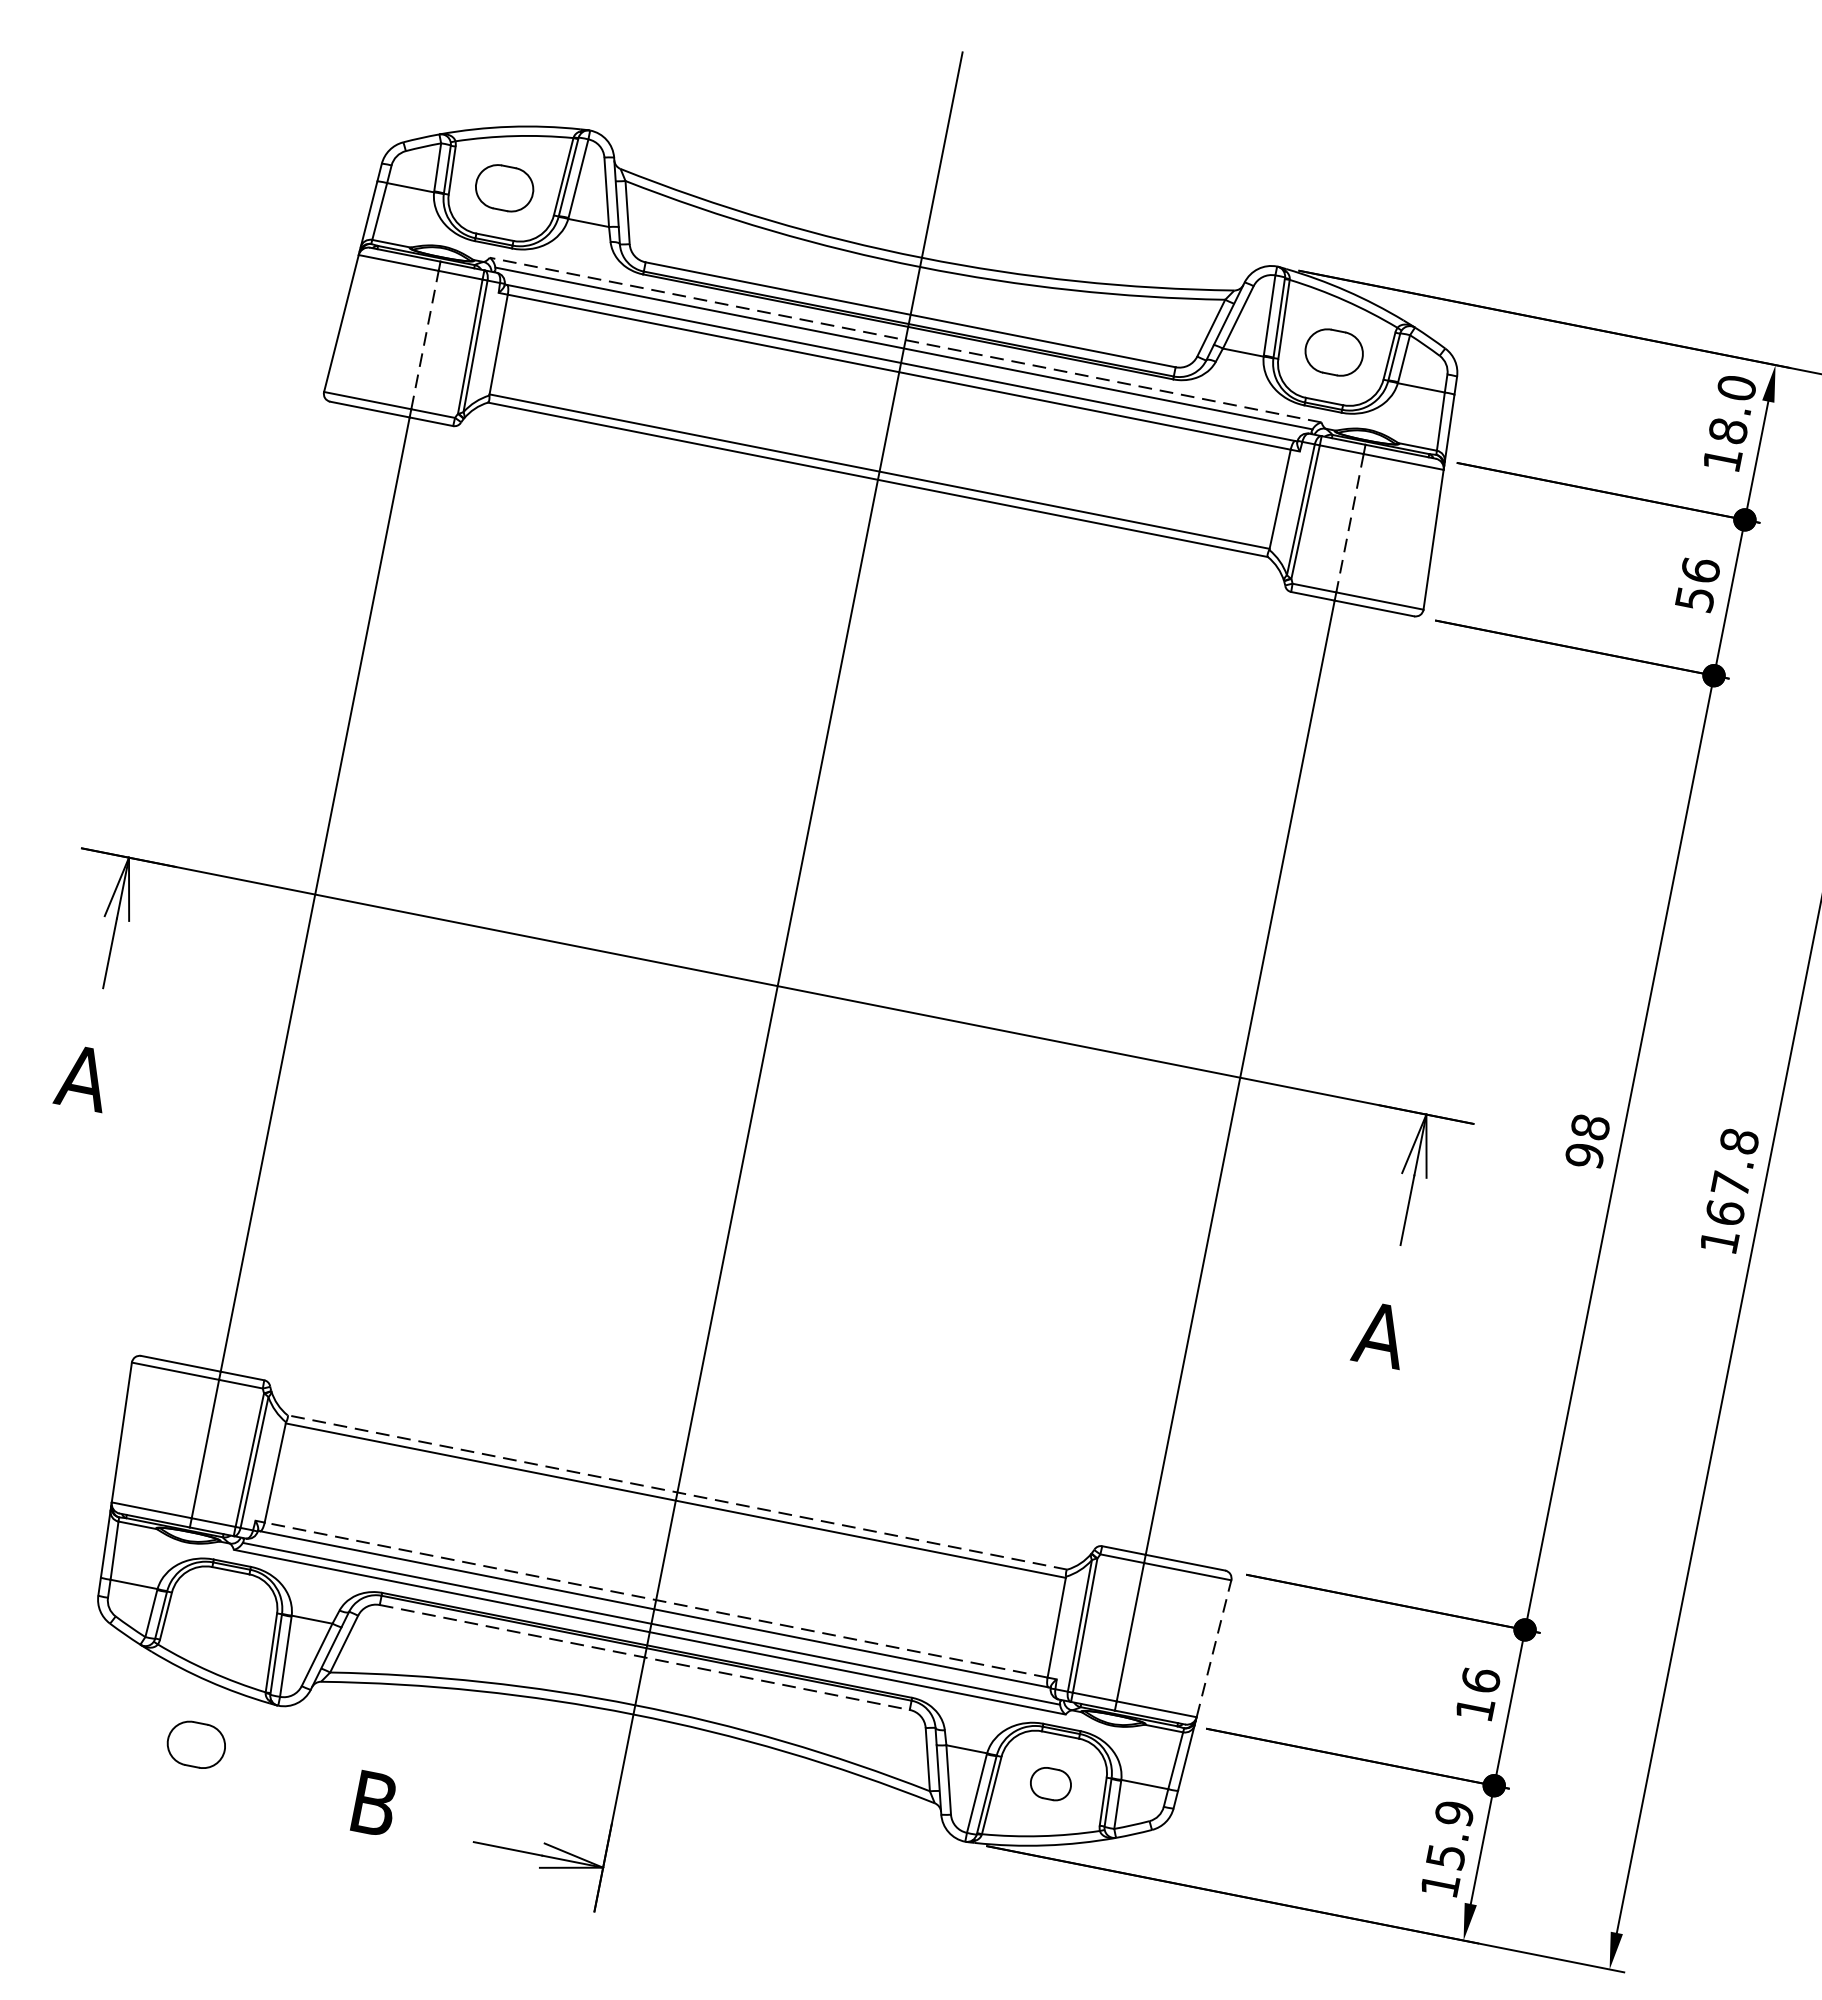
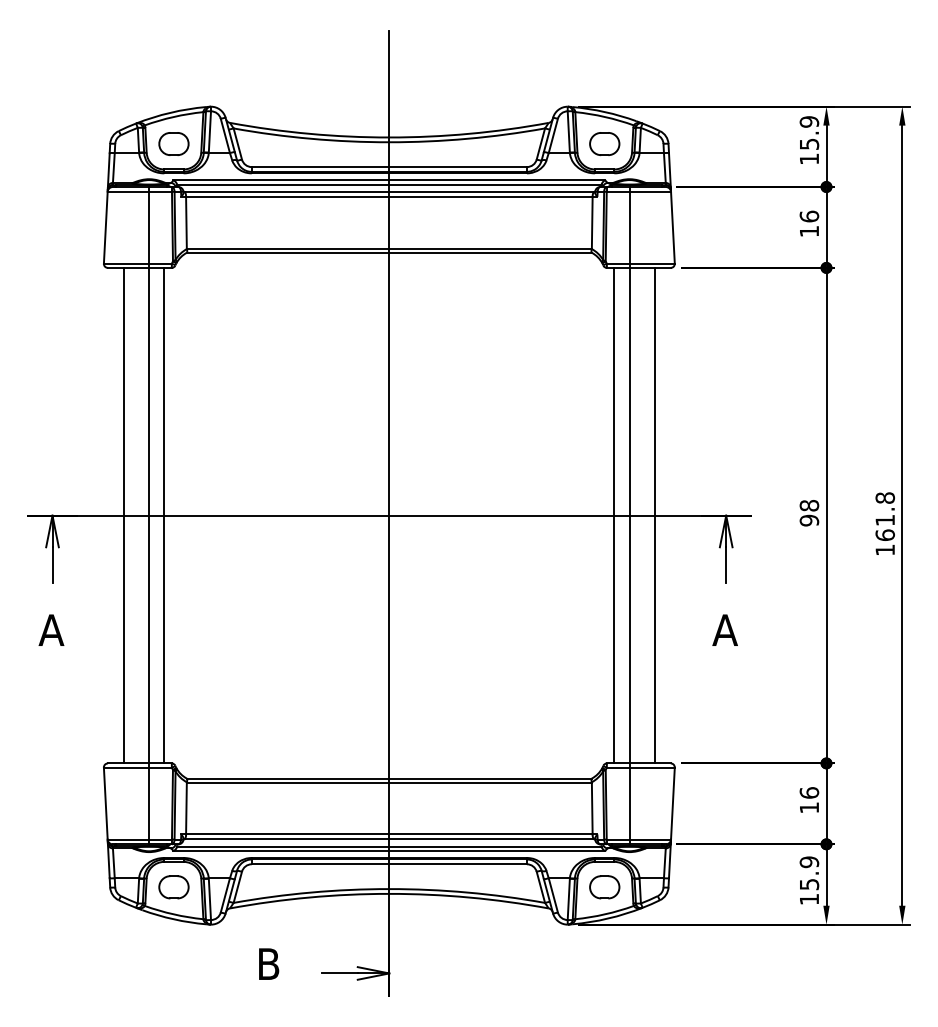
line: (425, 339) -> (149, 227), dashed -> solid
line: (905, 340) -> (389, 180), dashed -> solid
text: (1732, 410) -> (809, 133), 18.0 -> 15.9
line: (1350, 522) -> (629, 227), dashed -> solid
text: (1695, 599) -> (809, 231), 56 -> 16
line: (265, 884) -> (123, 515), added
line: (344, 900) -> (164, 515), added
line: (1211, 1071) -> (614, 515), added
line: (1288, 1086) -> (654, 515), added
text: (1729, 1184) -> (884, 520), 167.8 -> 161.8
line: (675, 1491) -> (388, 778), dashed -> solid
line: (654, 1599) -> (388, 834), dashed -> solid
line: (1213, 1648) -> (672, 803), dashed -> solid
line: (644, 1657) -> (389, 864), dashed -> solid
part: (195, 1745) -> (173, 887), moved
part: (1050, 1784) -> (604, 887), size x1.43

